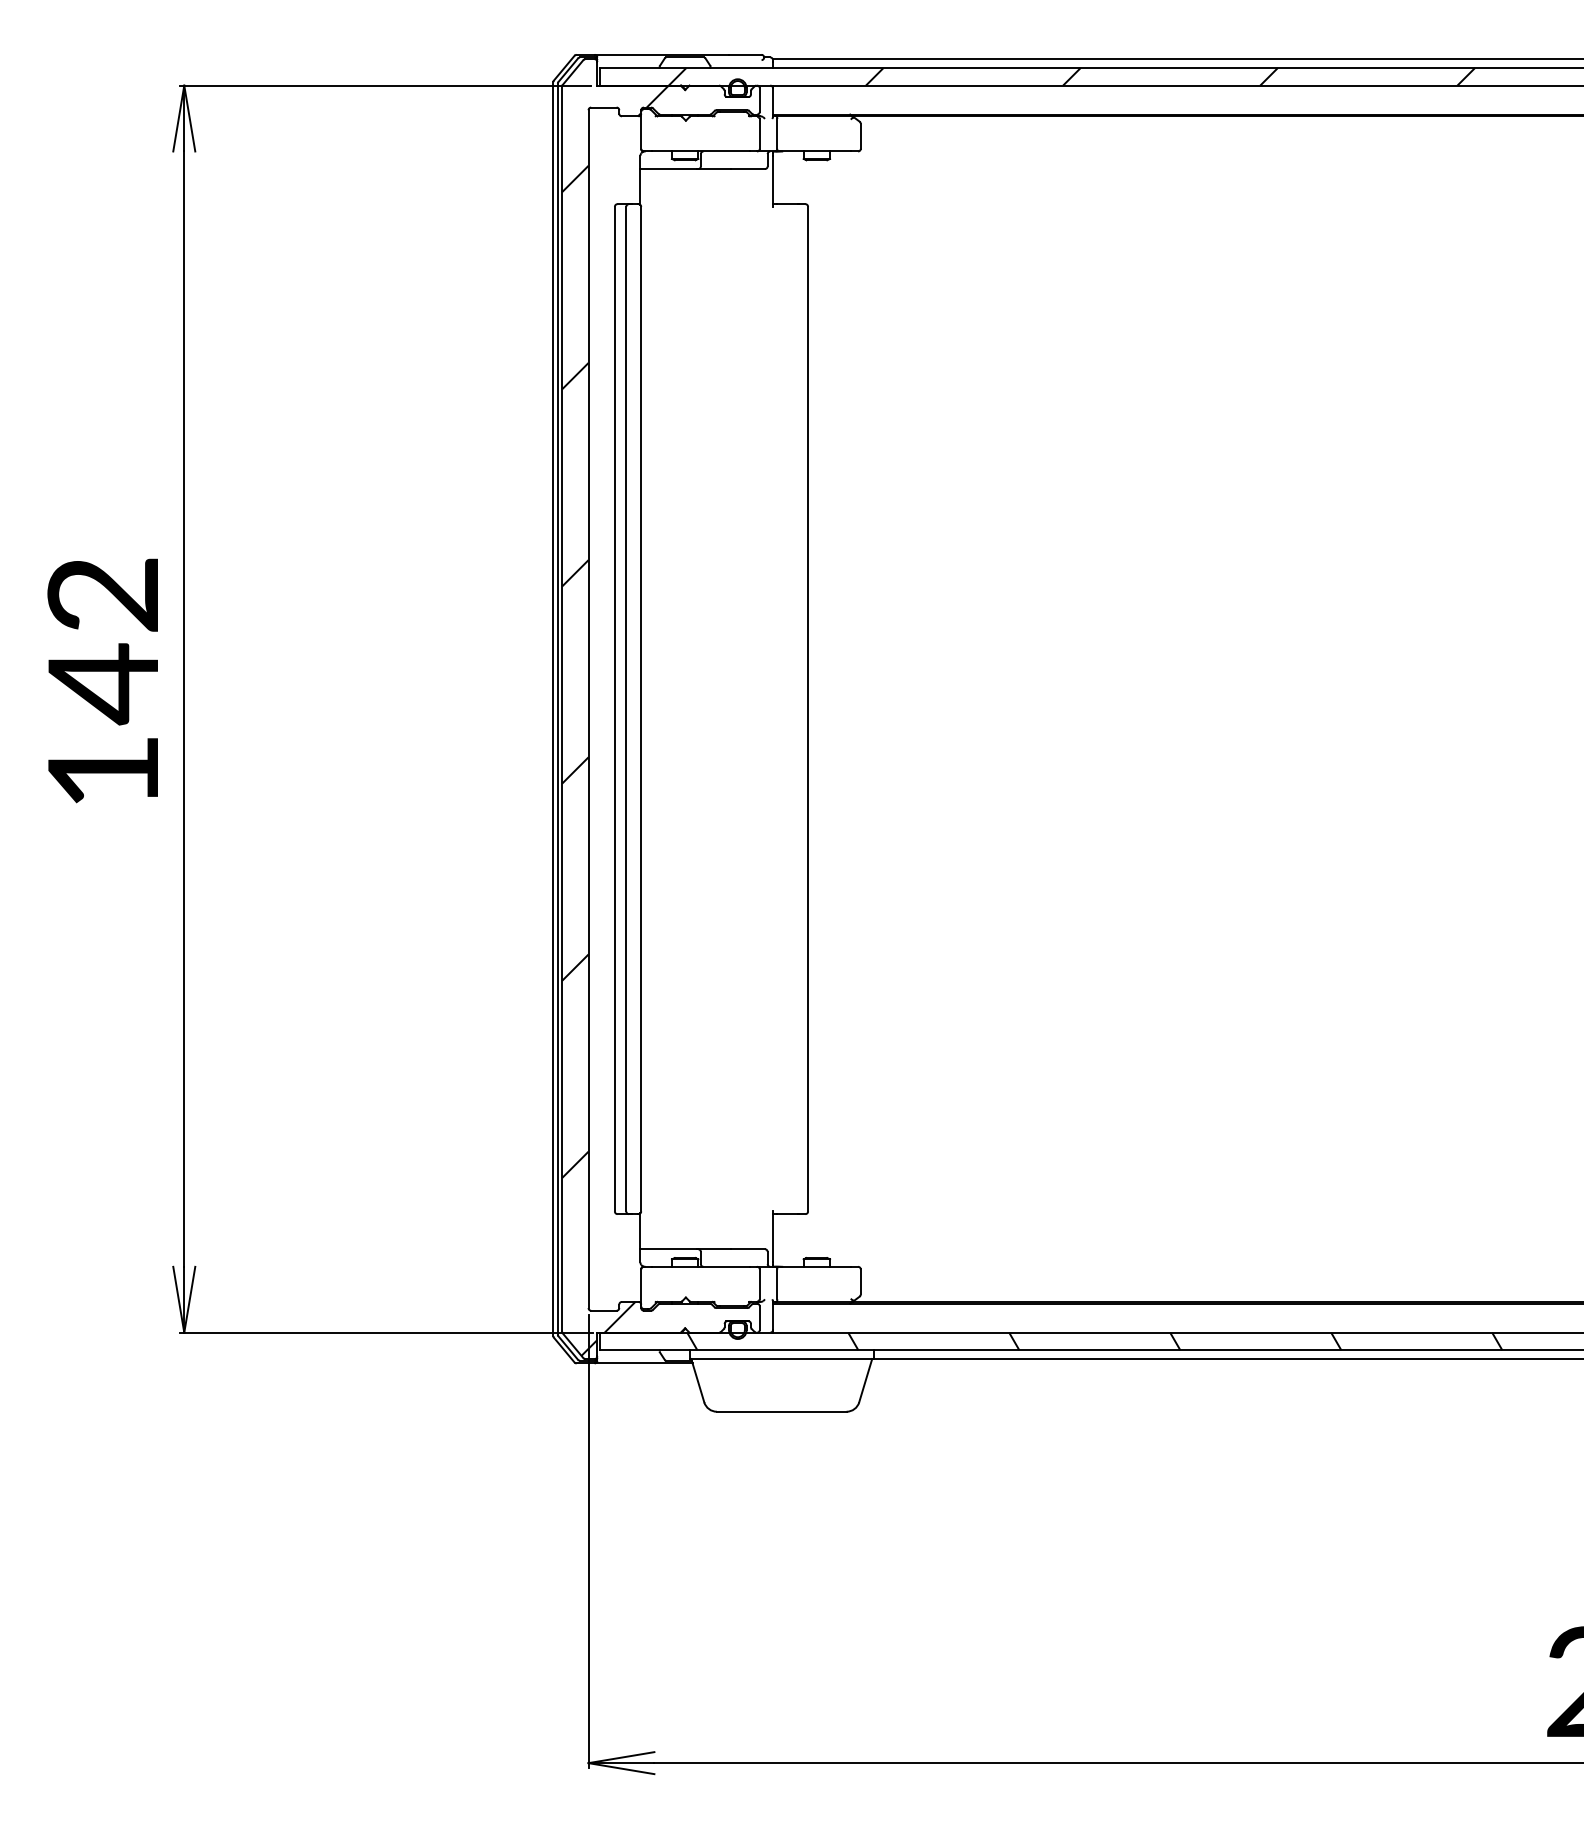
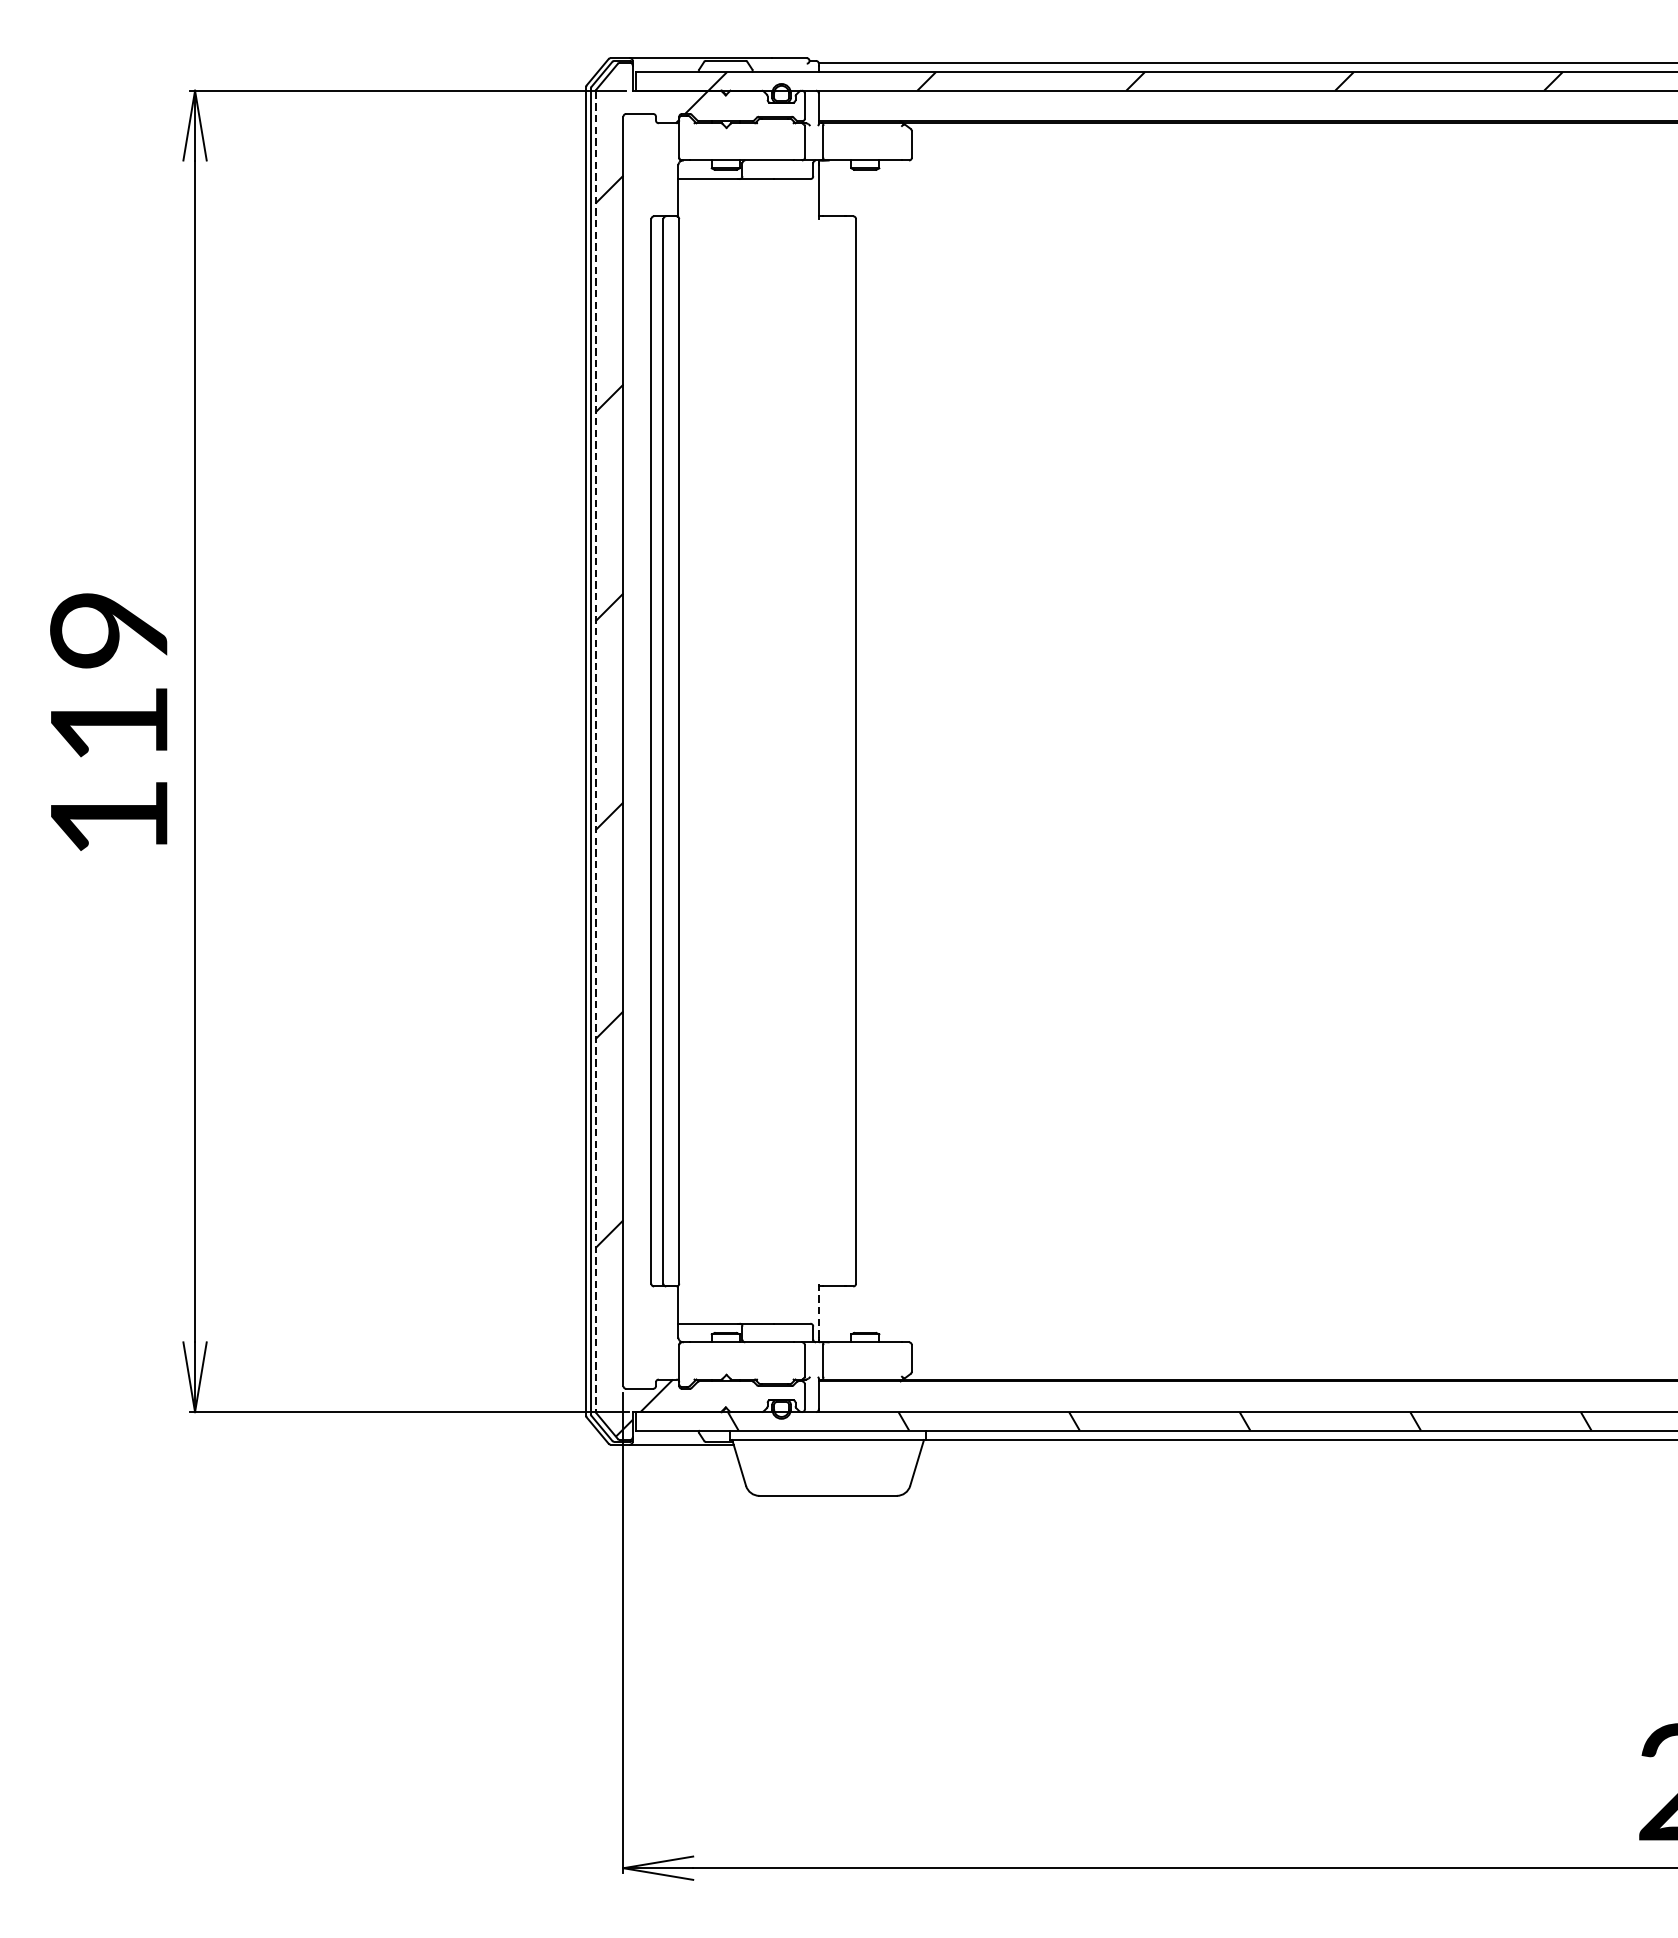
text: (102, 641) -> (108, 679), 142 -> 119
line: (562, 709) -> (595, 751), solid -> dashed
line: (772, 1237) -> (818, 1311), solid -> dashed

